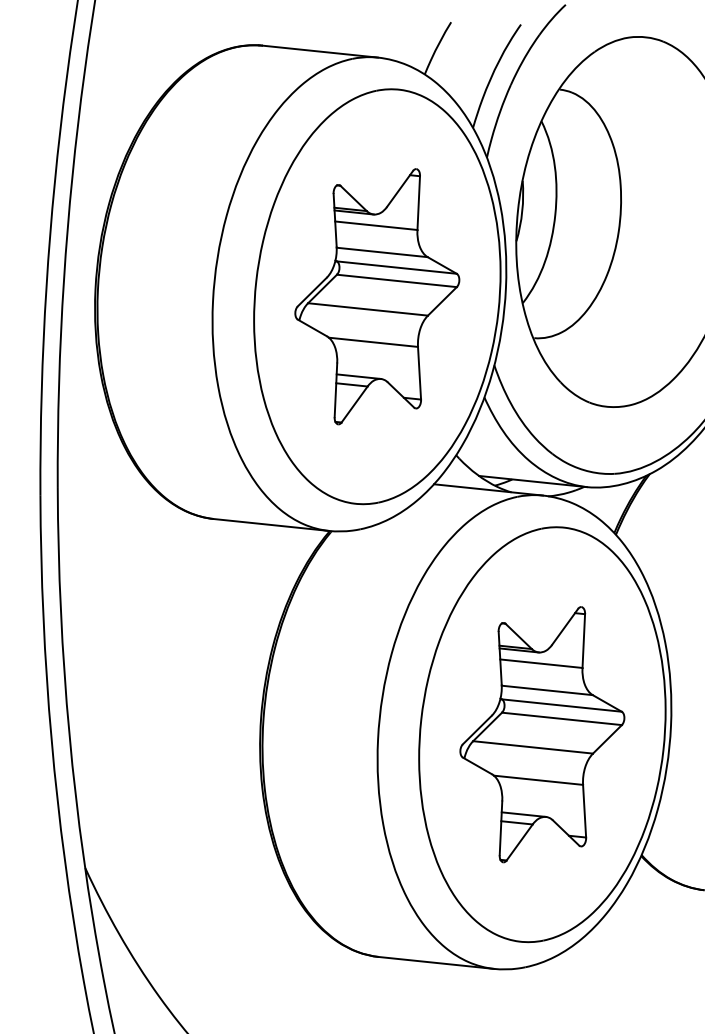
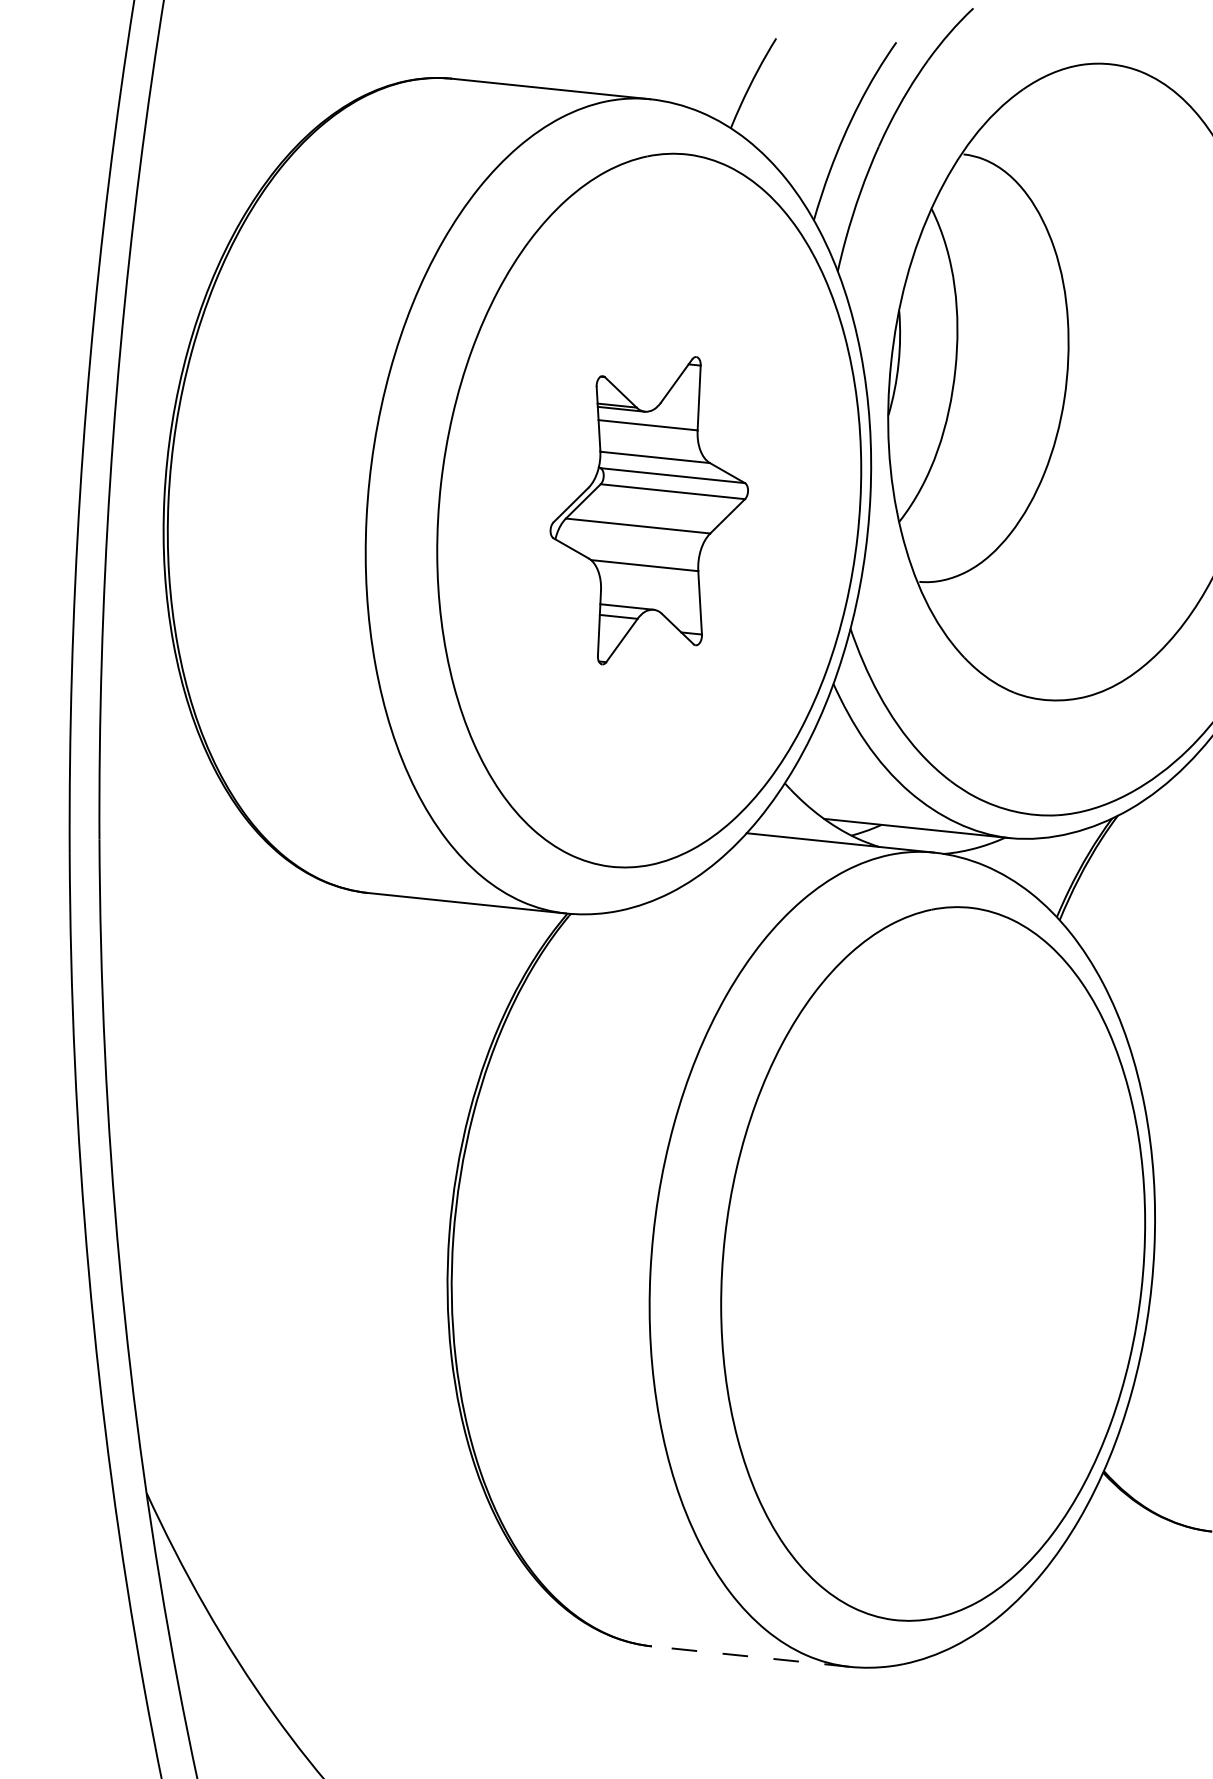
part: (377, 296) -> (649, 510), size x0.7
part: (542, 734) -> (933, 1263), removed
line: (436, 962) -> (750, 1655), solid -> dashed

